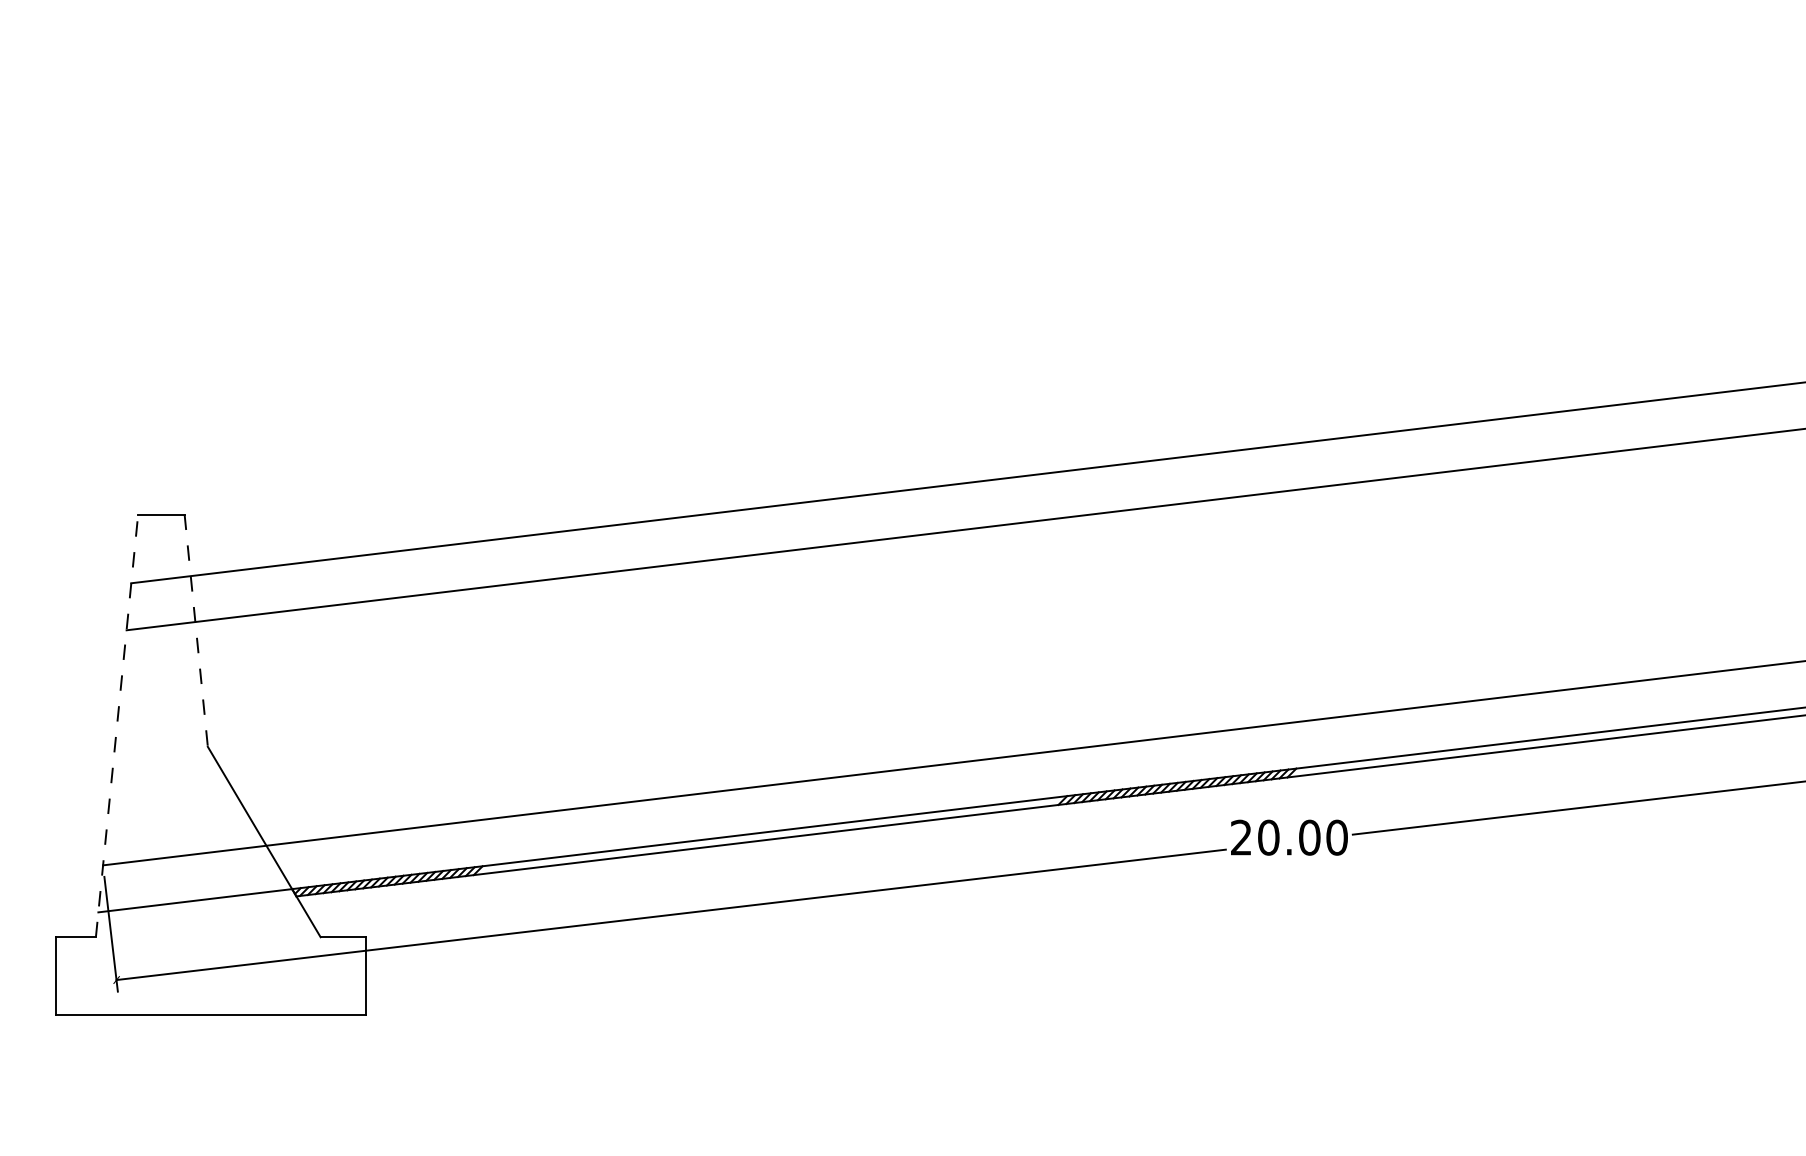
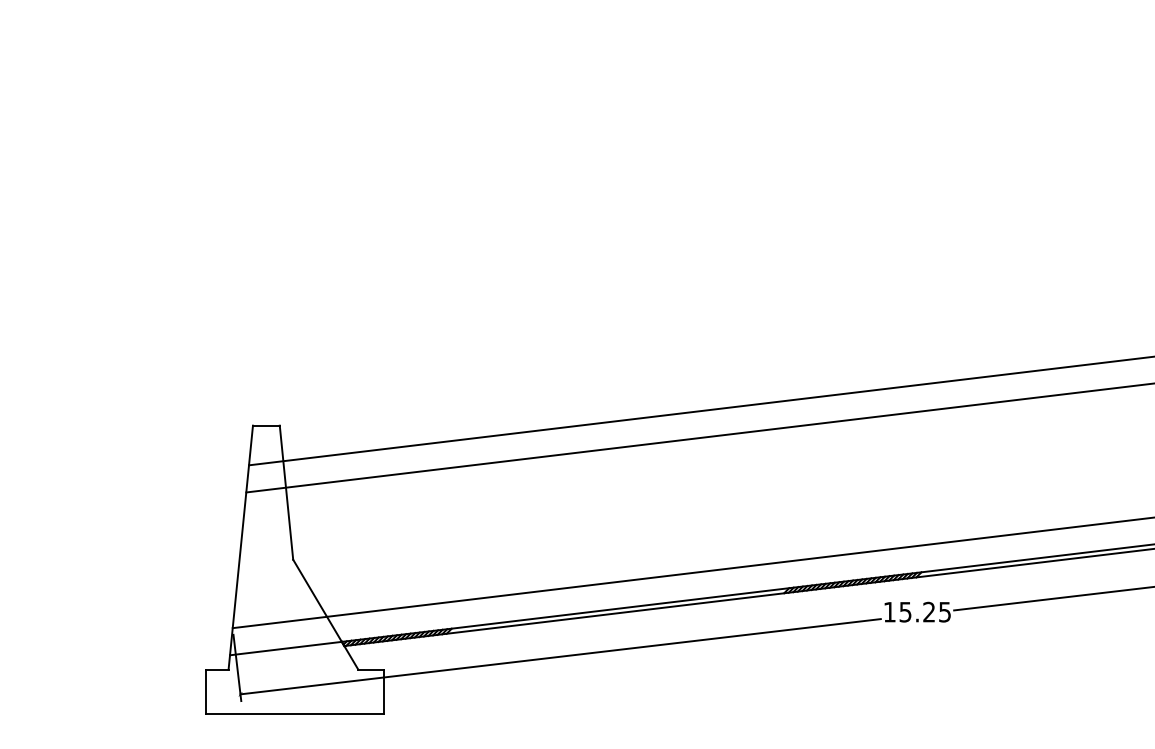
line: (196, 632) -> (286, 493), dashed -> solid
line: (116, 725) -> (240, 547), dashed -> solid
text: (1289, 836) -> (917, 611), 20.00 -> 15.25

